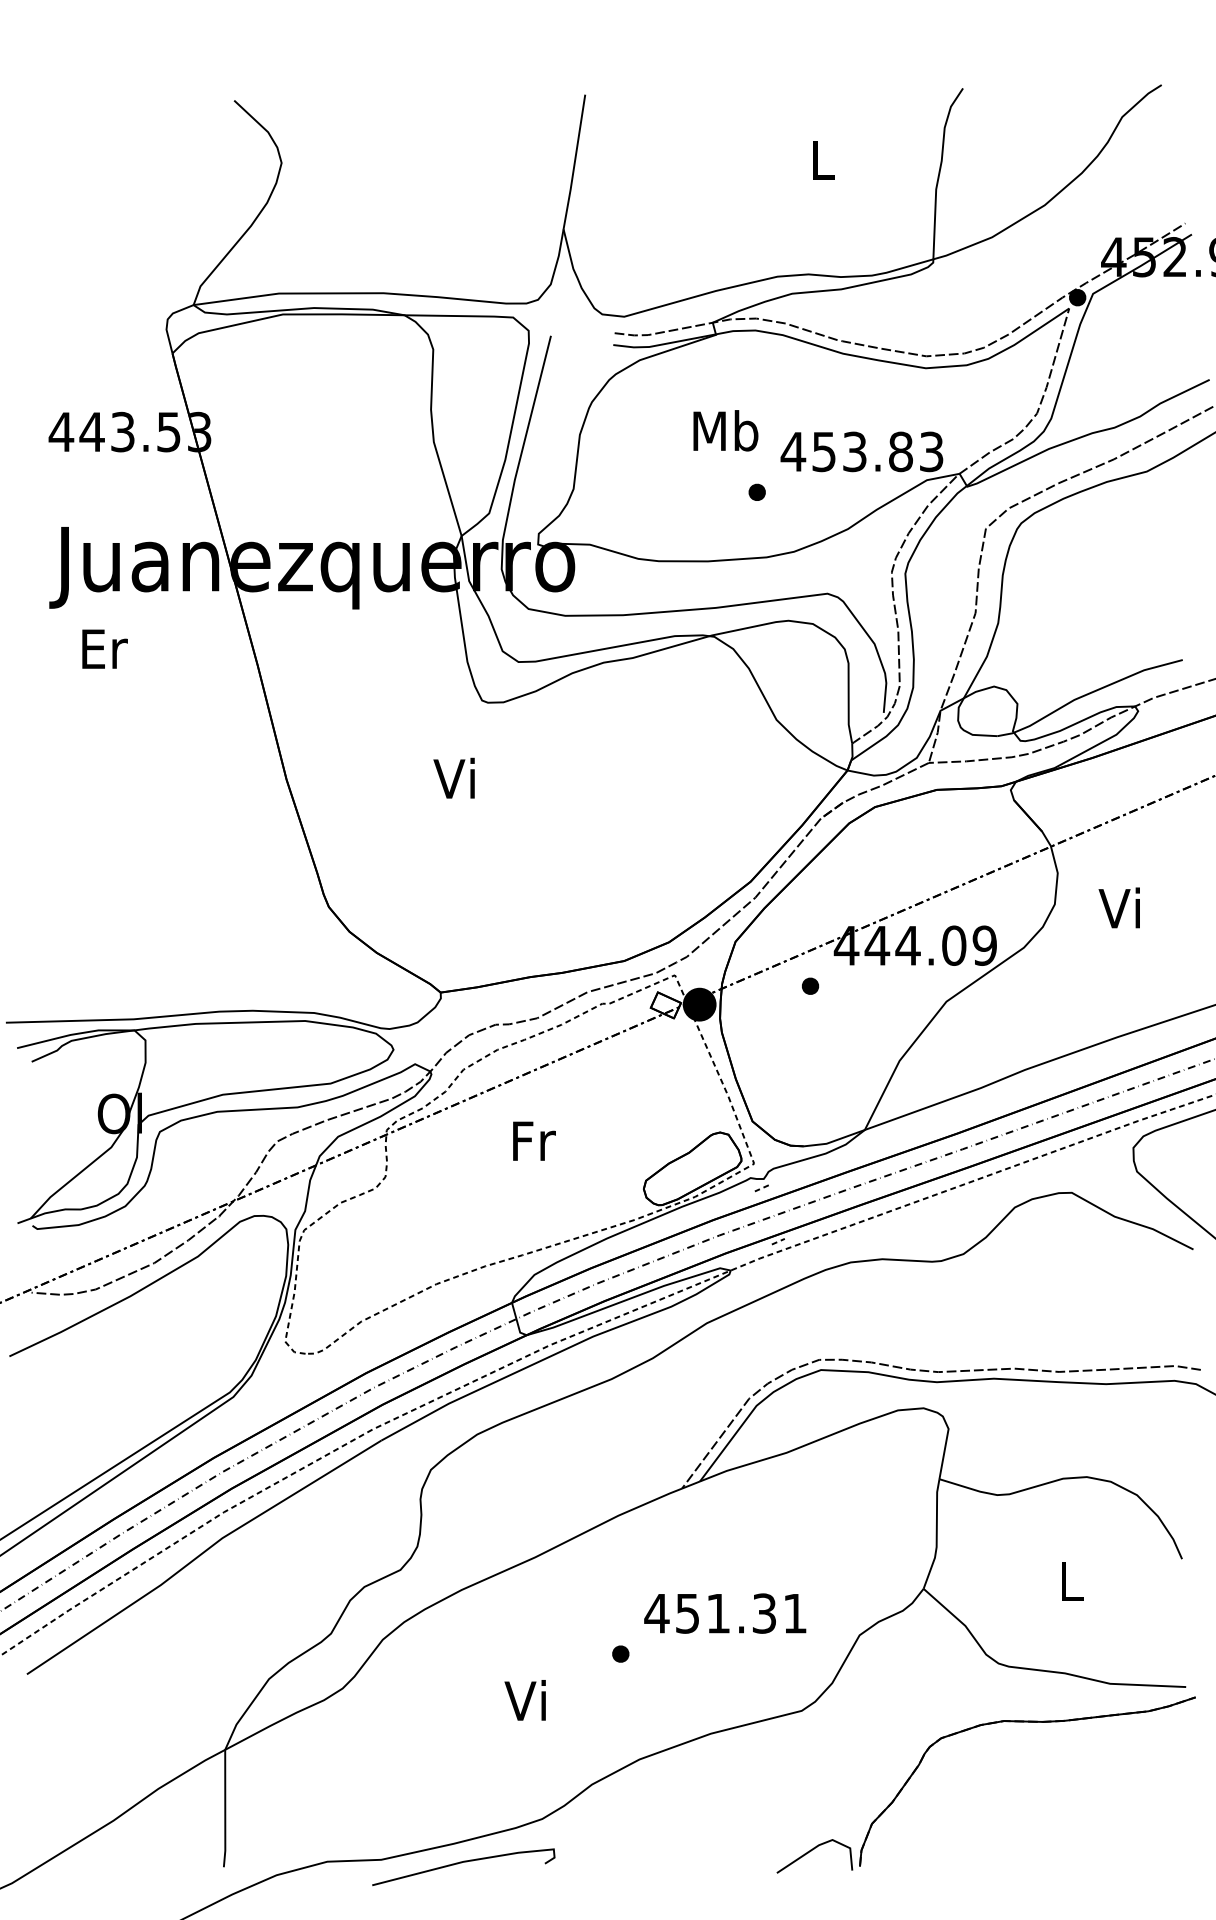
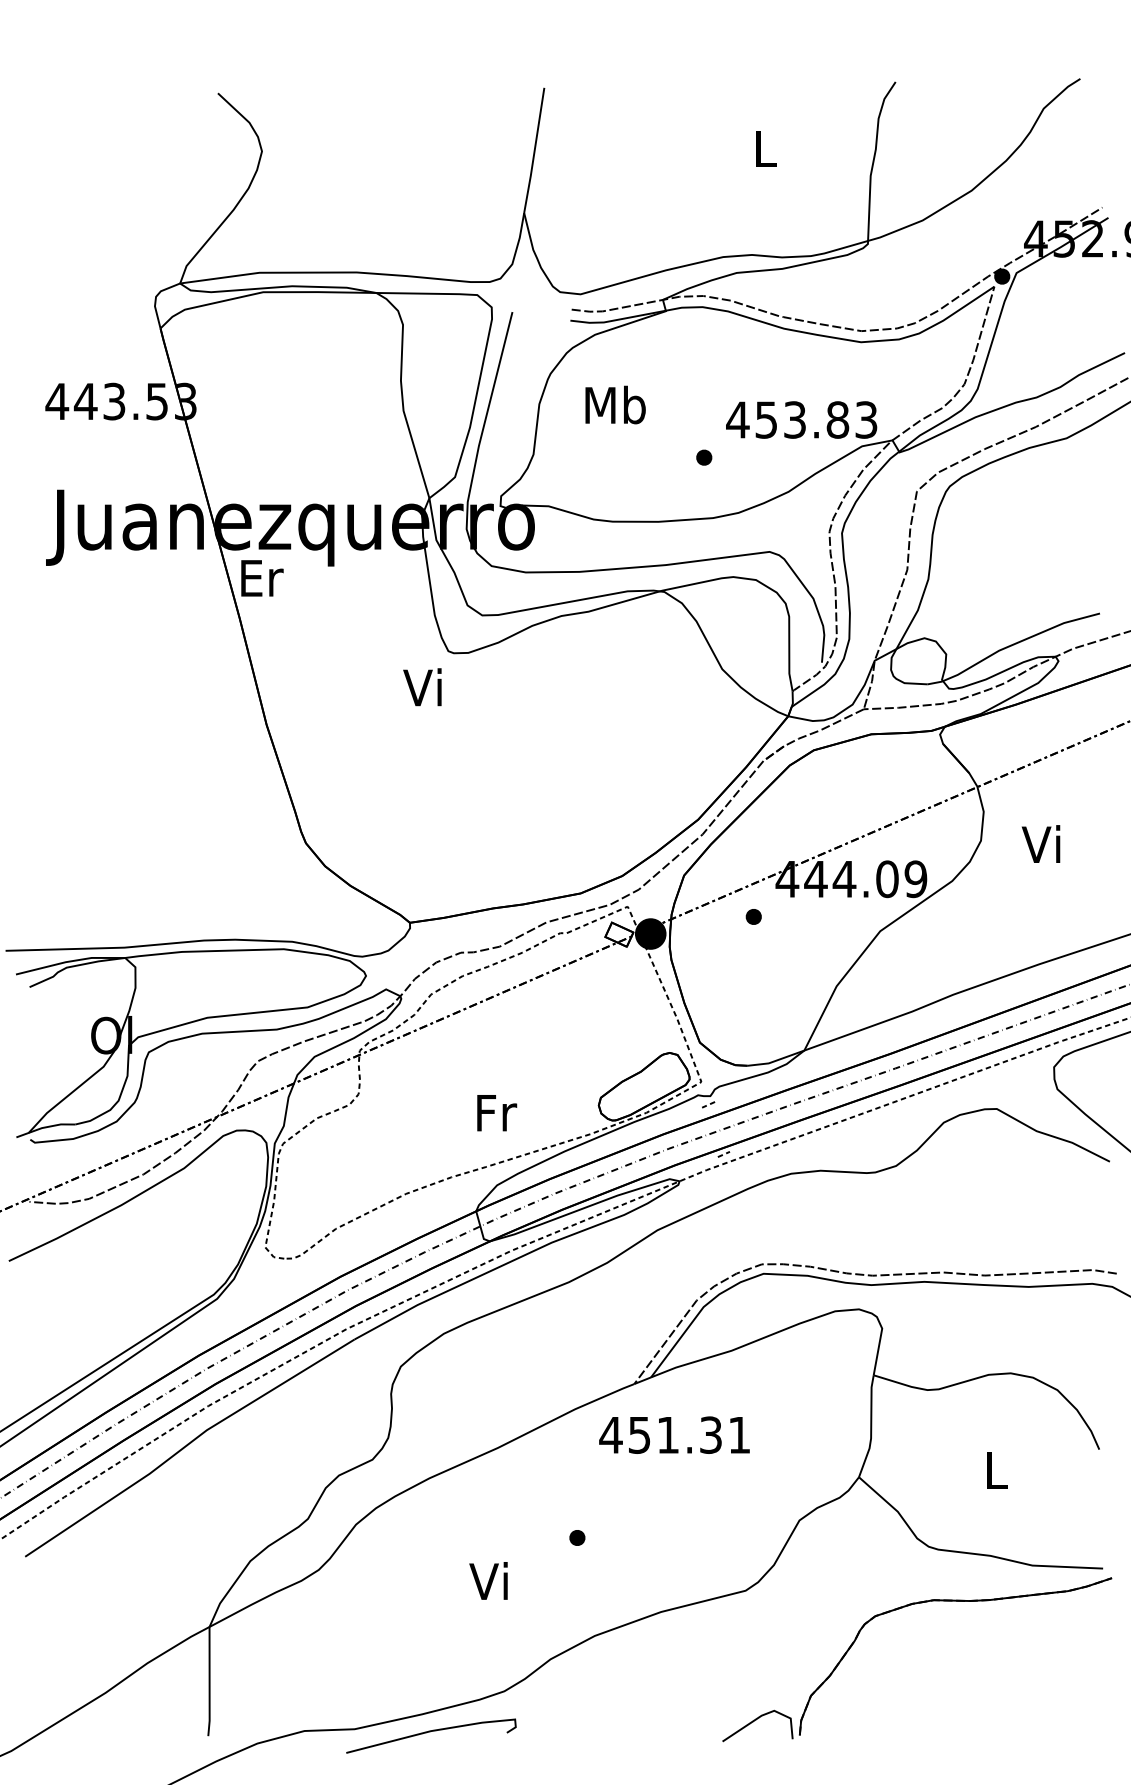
text: (725, 430) -> (615, 404), moved
text: (104, 648) -> (261, 577), moved
text: (453, 777) -> (421, 686), moved
text: (534, 1140) -> (497, 1112), moved
text: (725, 1613) -> (674, 1435), moved

